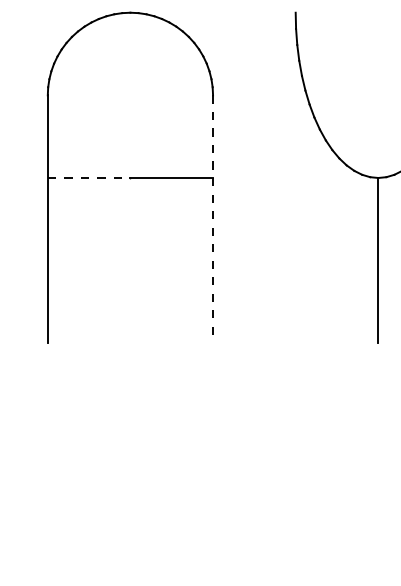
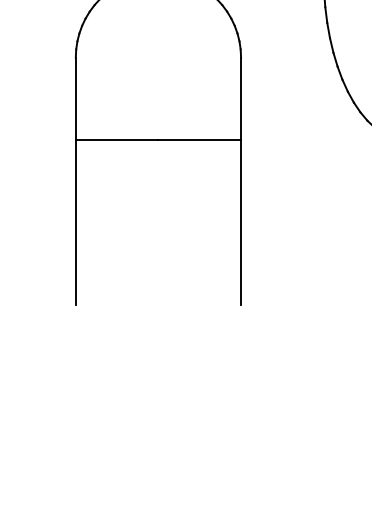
line: (89, 177) -> (117, 139), dashed -> solid
line: (213, 219) -> (241, 181), dashed -> solid

